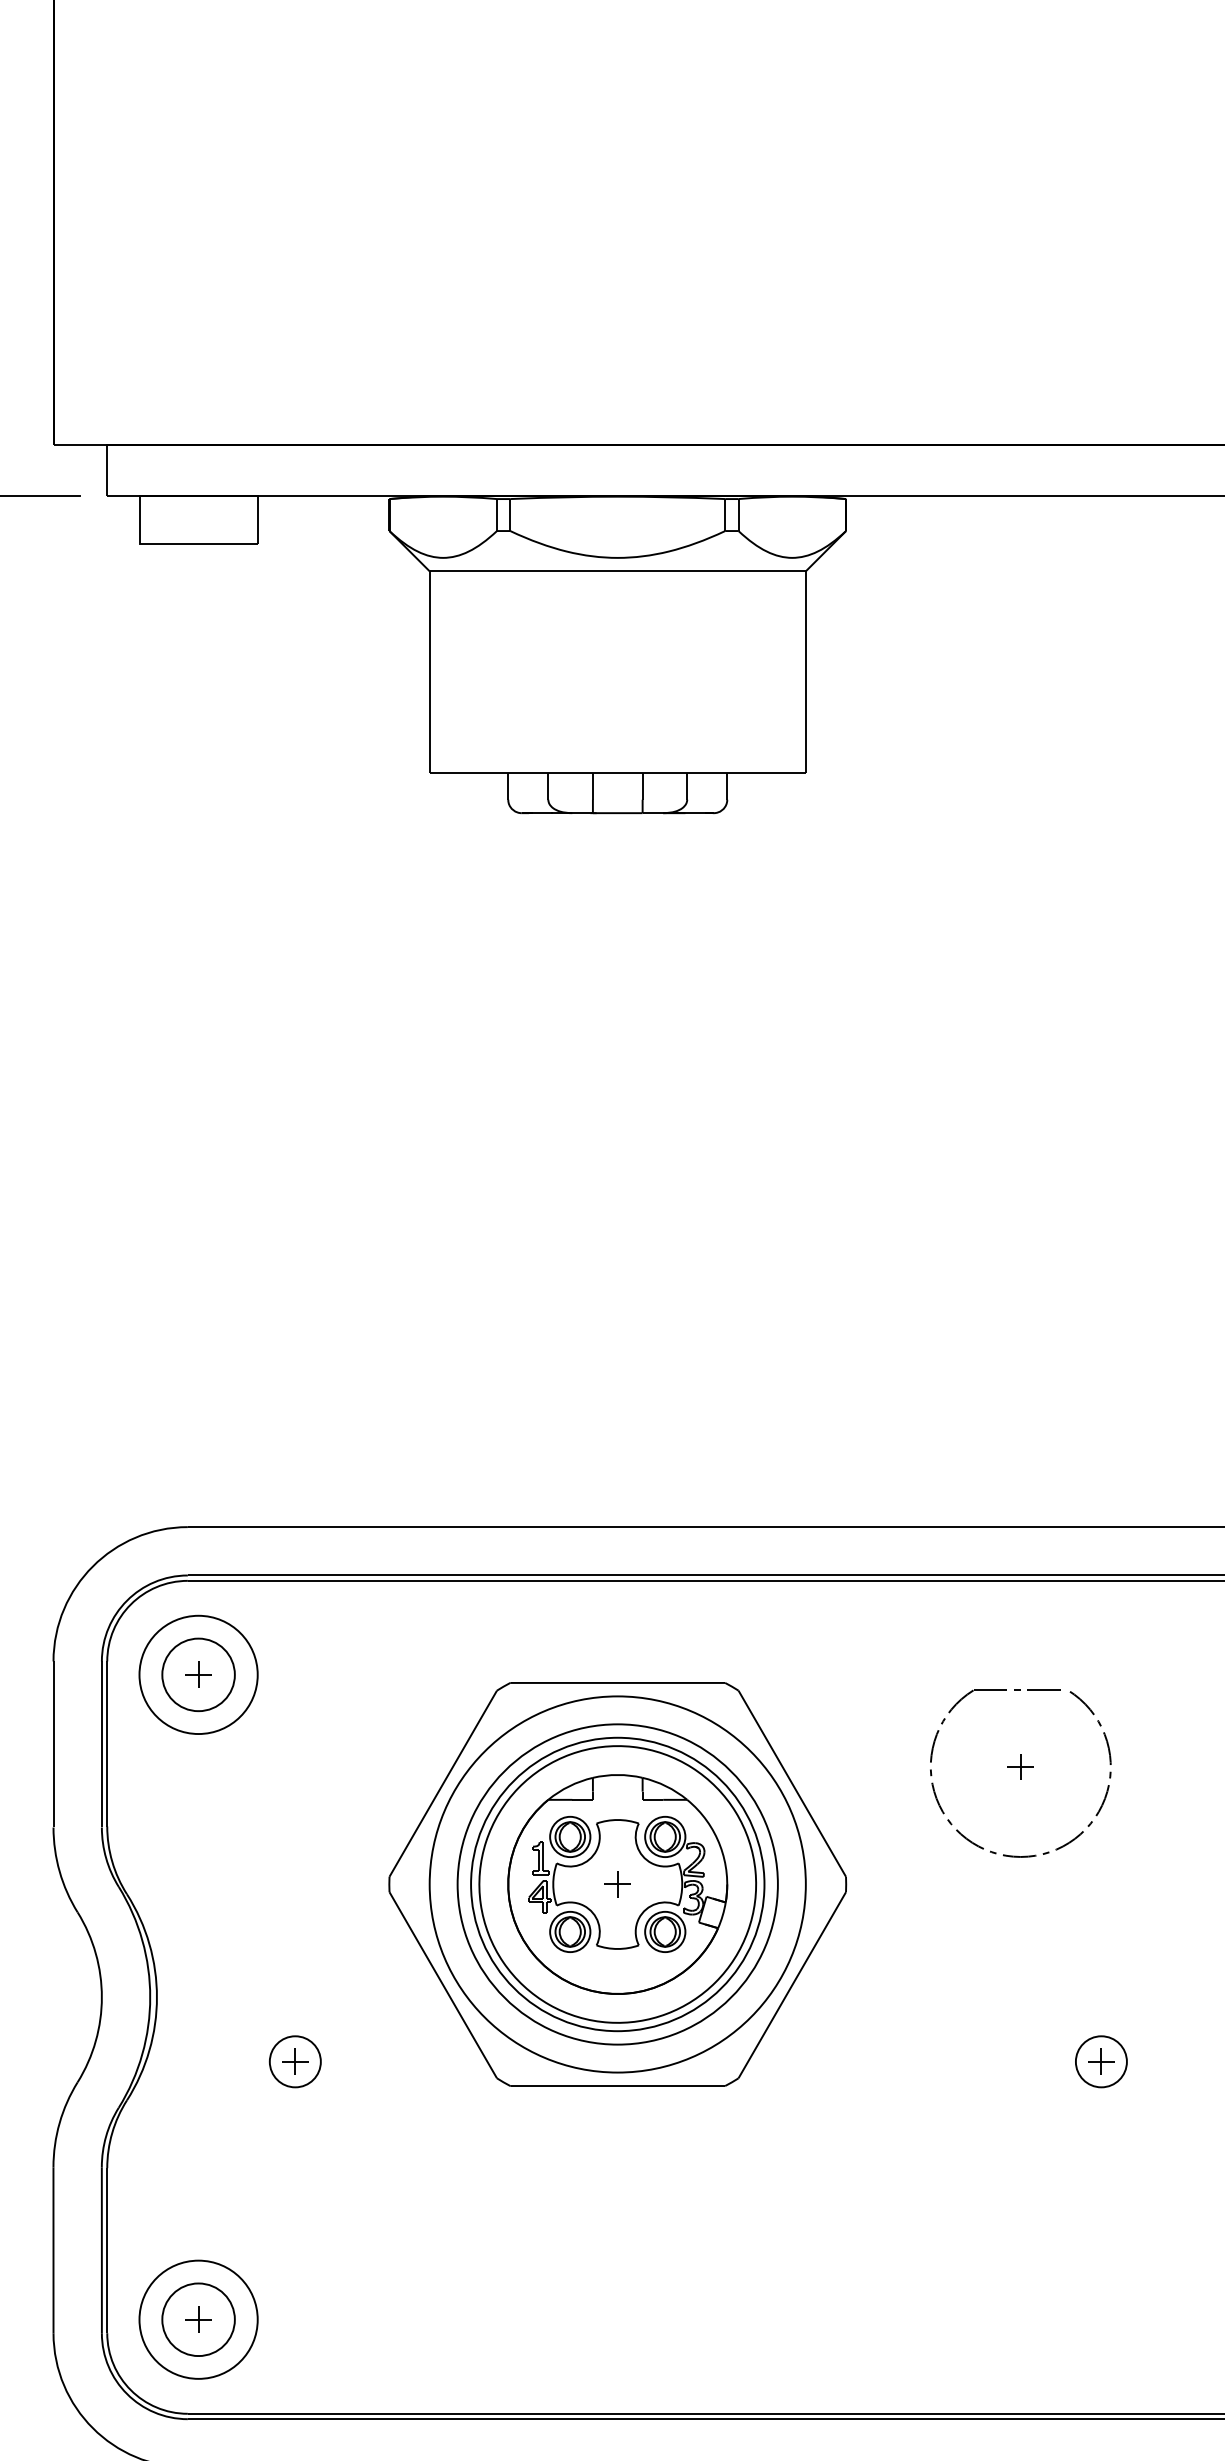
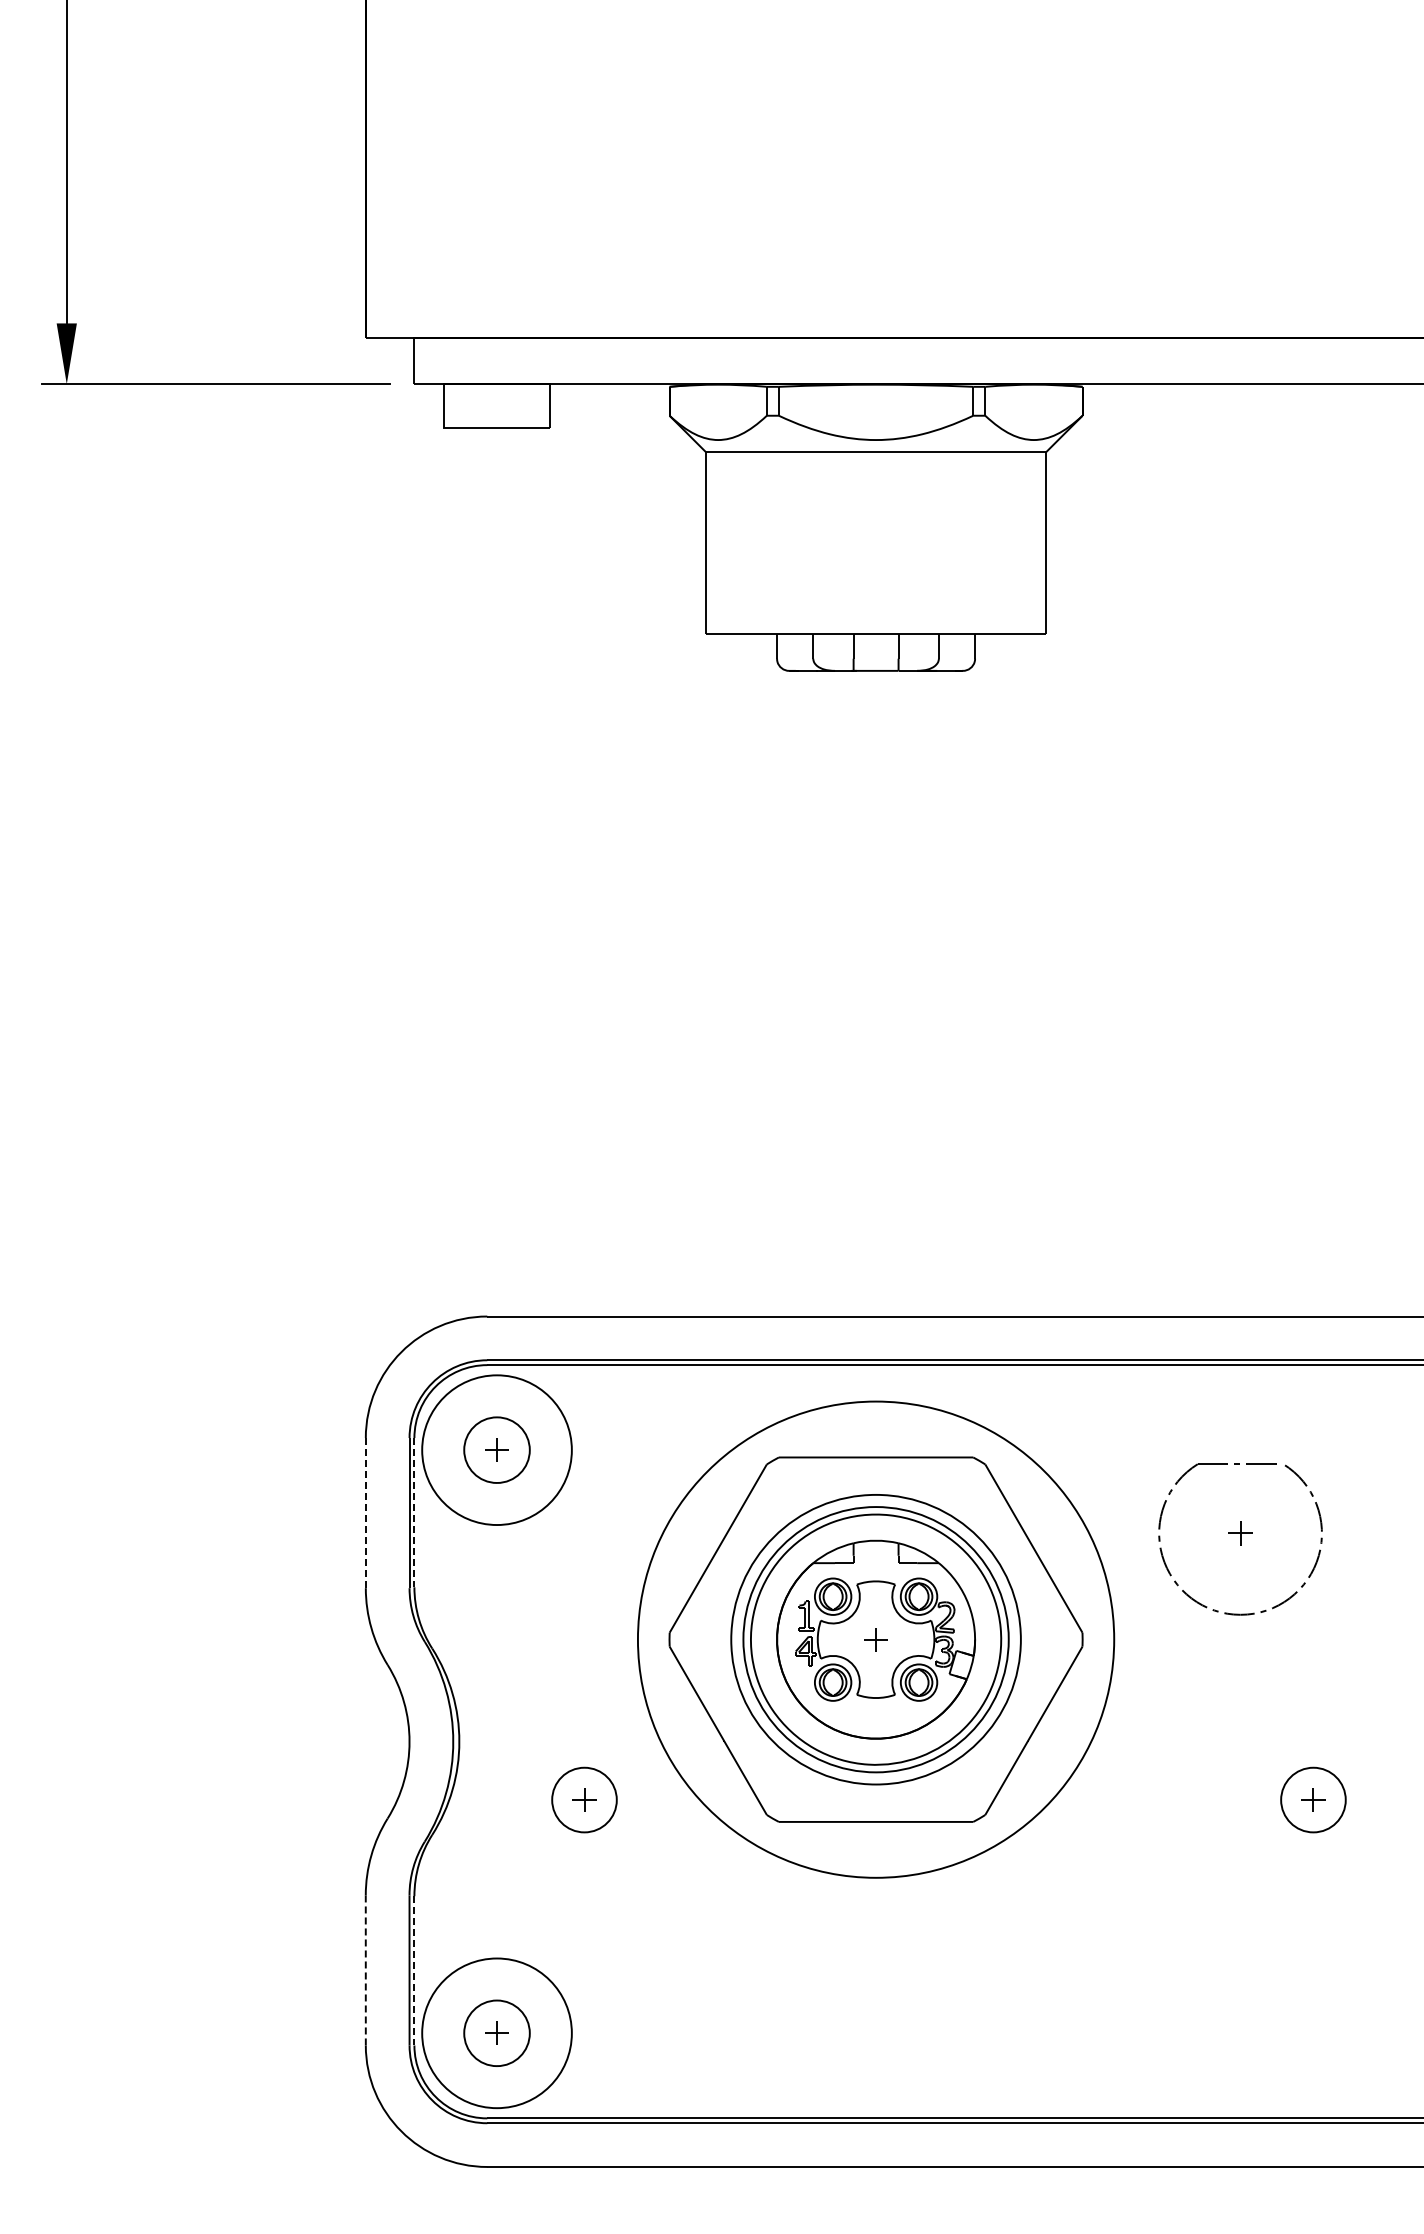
circle: (198, 1674) -> (496, 1449), size x1.4
line: (107, 1743) -> (414, 1512), solid -> dashed
line: (53, 1744) -> (365, 1513), solid -> dashed
circle: (618, 1884) -> (876, 1639), size x1.4
circle: (295, 2061) -> (584, 1799), size x1.4
circle: (1101, 2061) -> (1313, 1799), size x1.4
line: (107, 2250) -> (414, 1970), solid -> dashed
line: (53, 2251) -> (365, 1971), solid -> dashed
circle: (198, 2318) -> (496, 2032), size x1.4

